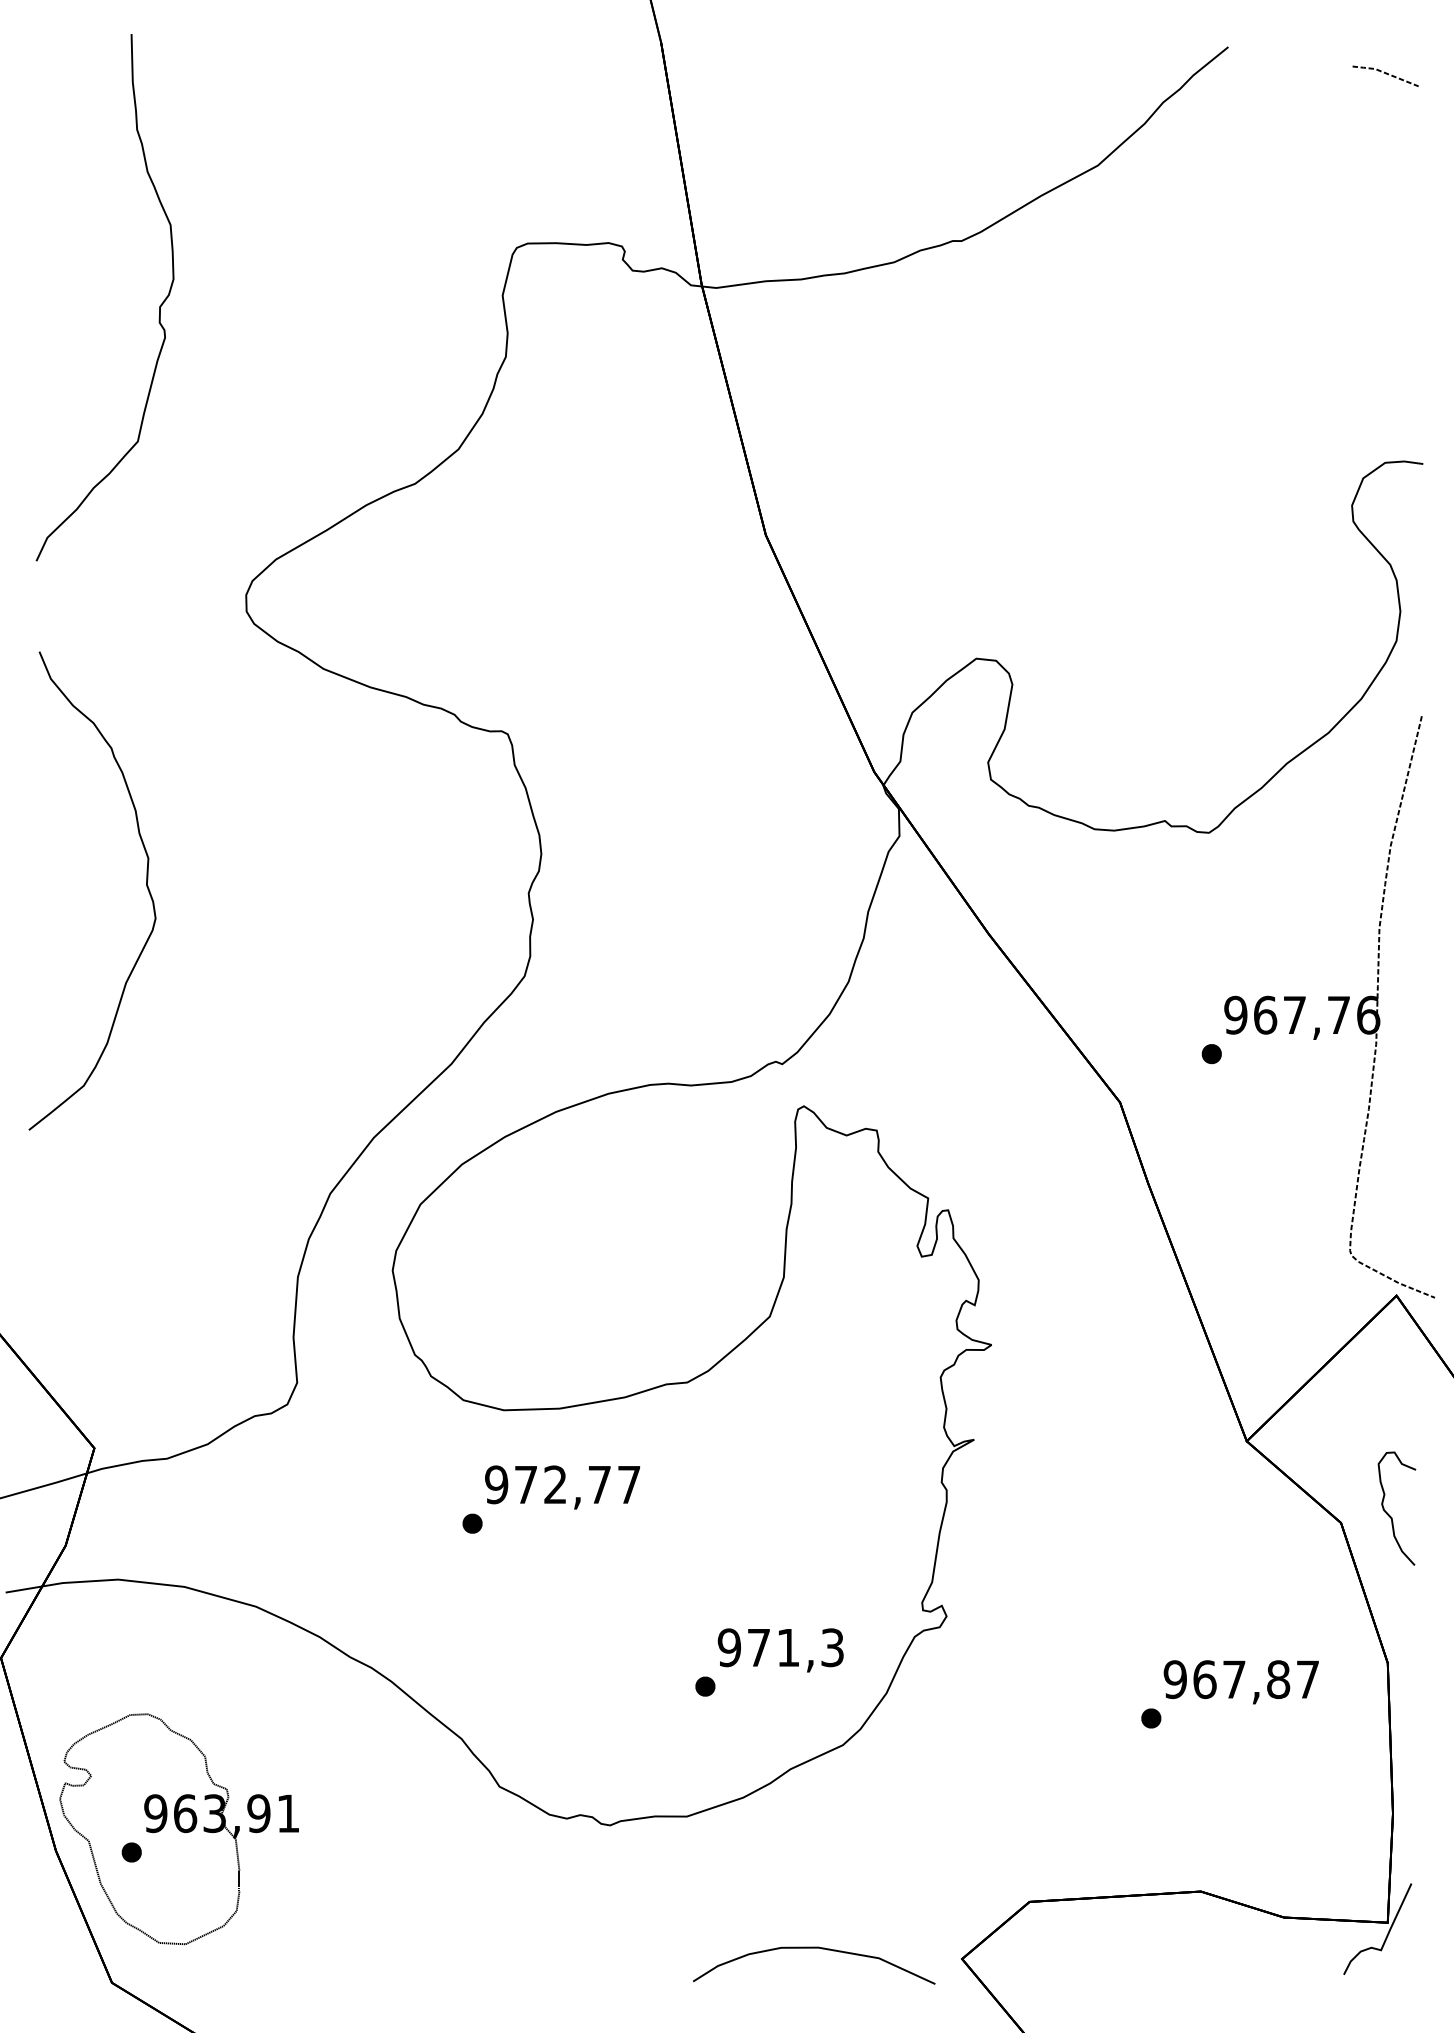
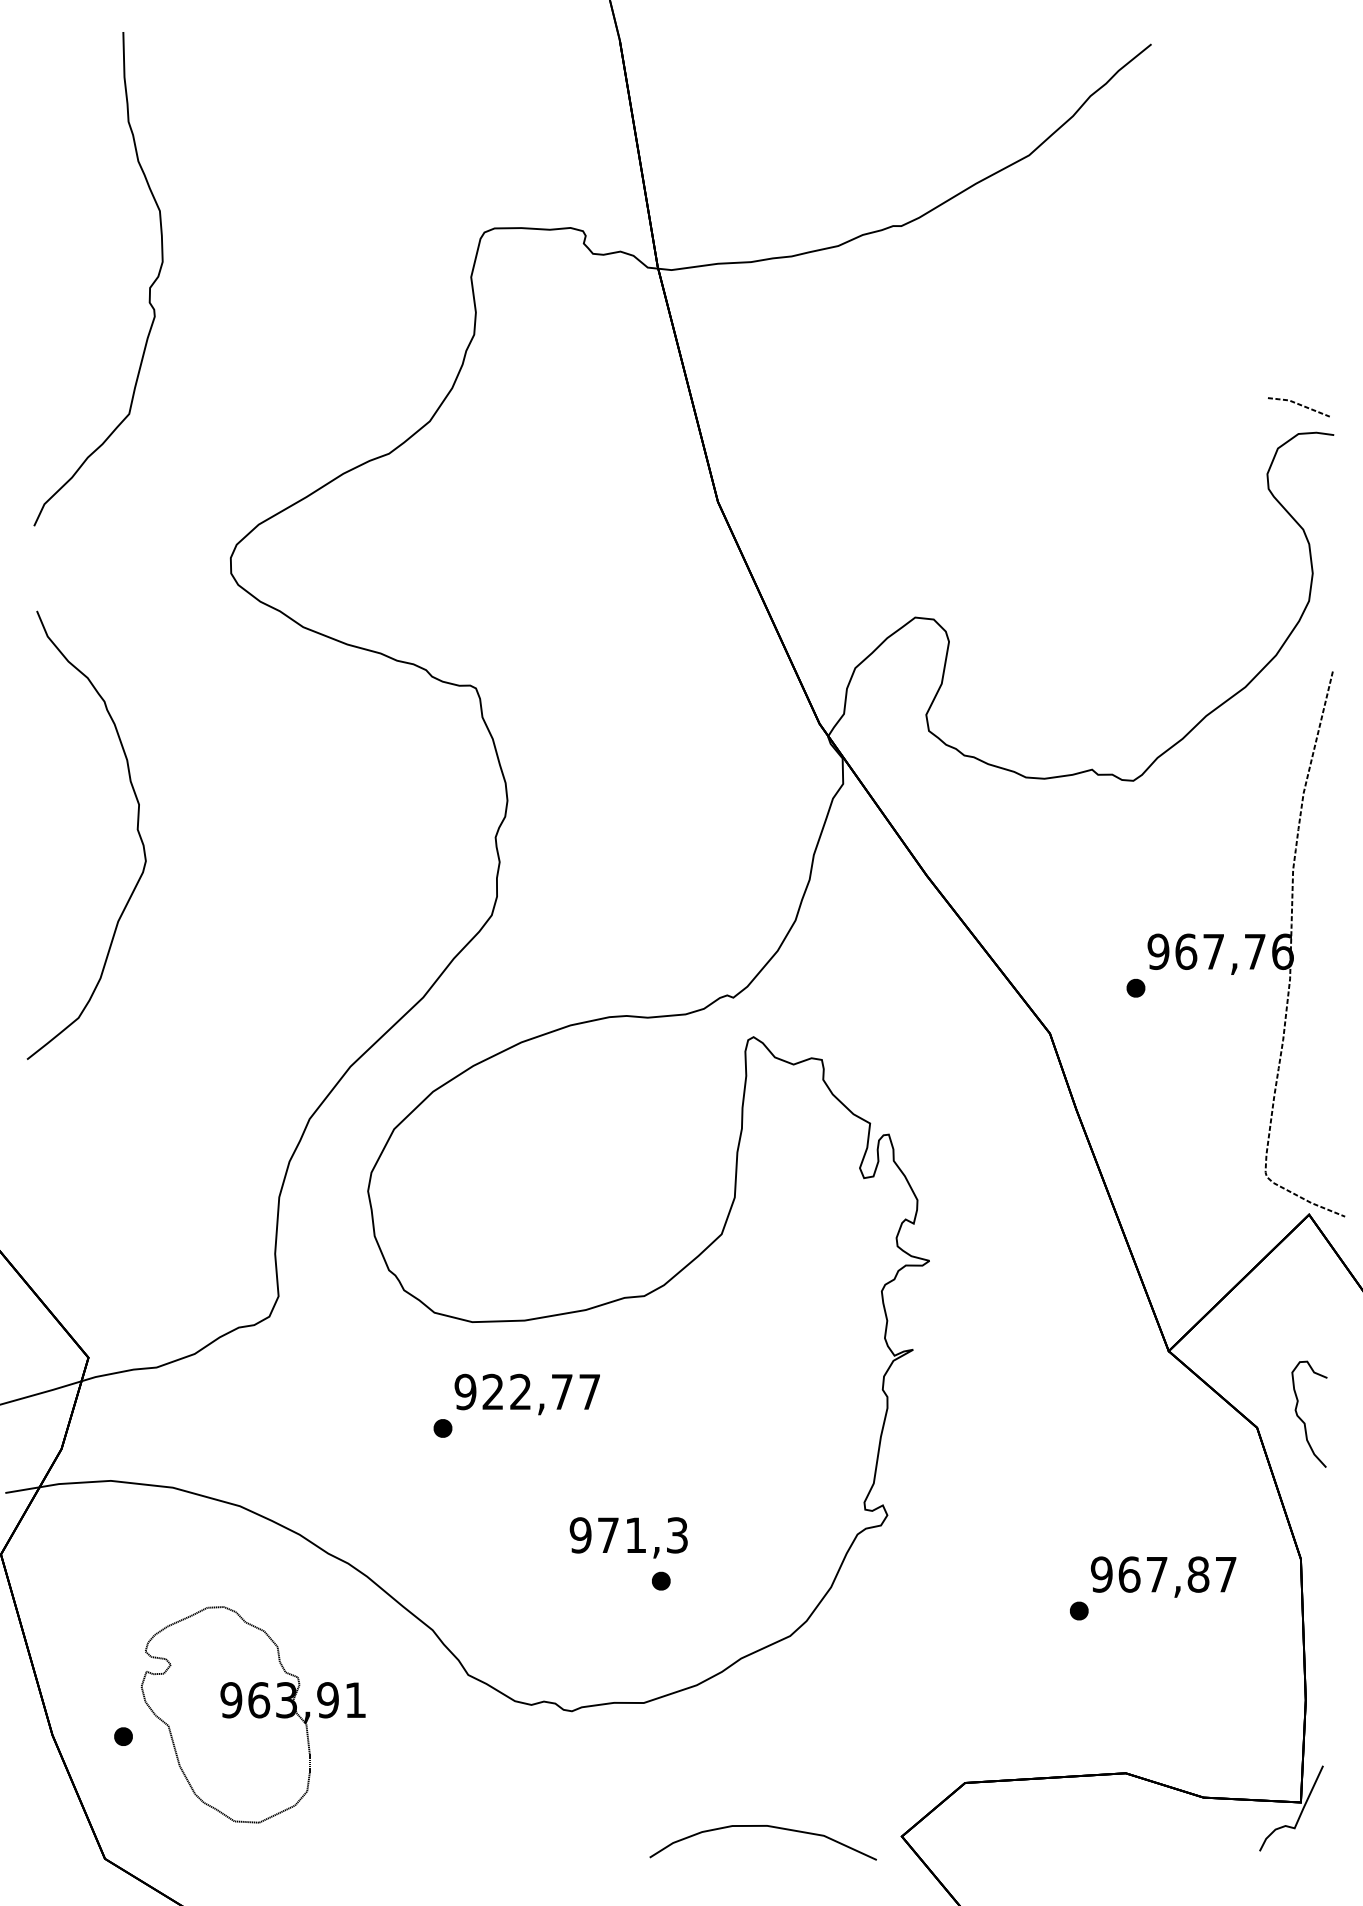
line: (1385, 74) -> (1298, 405), moved
text: (525, 1484) -> (492, 1391), 972,77 -> 922,77
text: (780, 1650) -> (628, 1537), moved
part: (178, 1829) -> (252, 1715), moved

